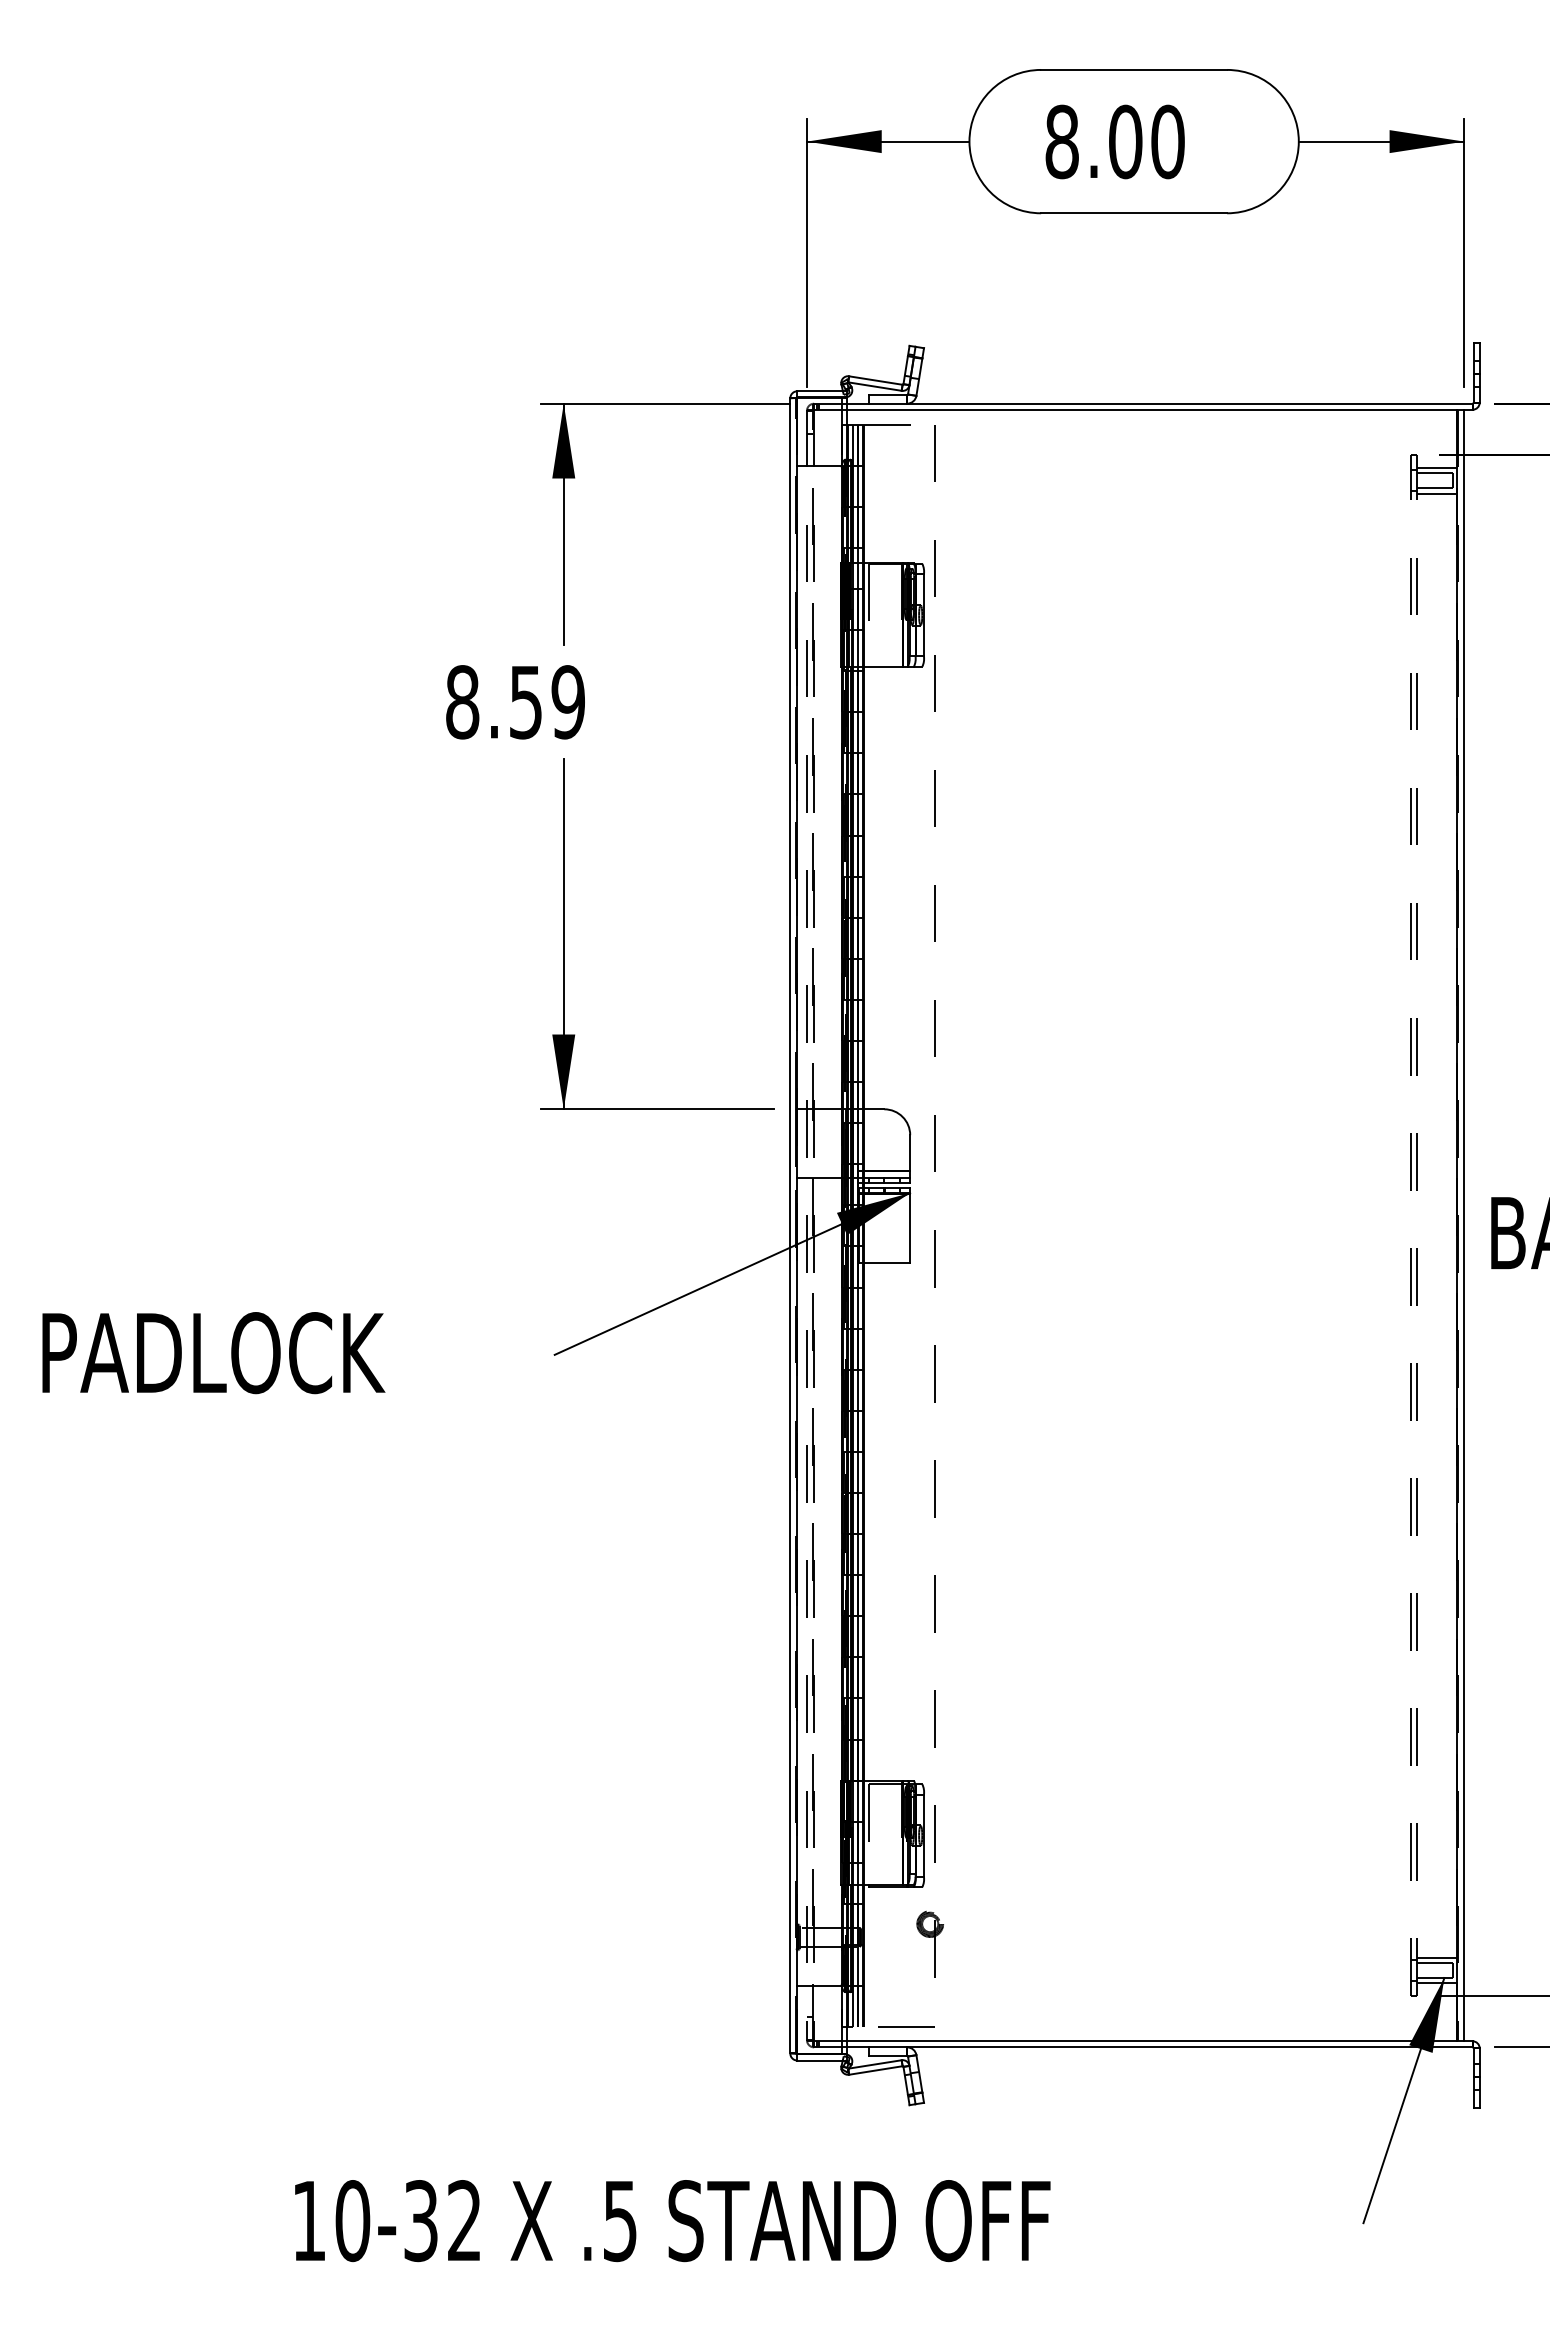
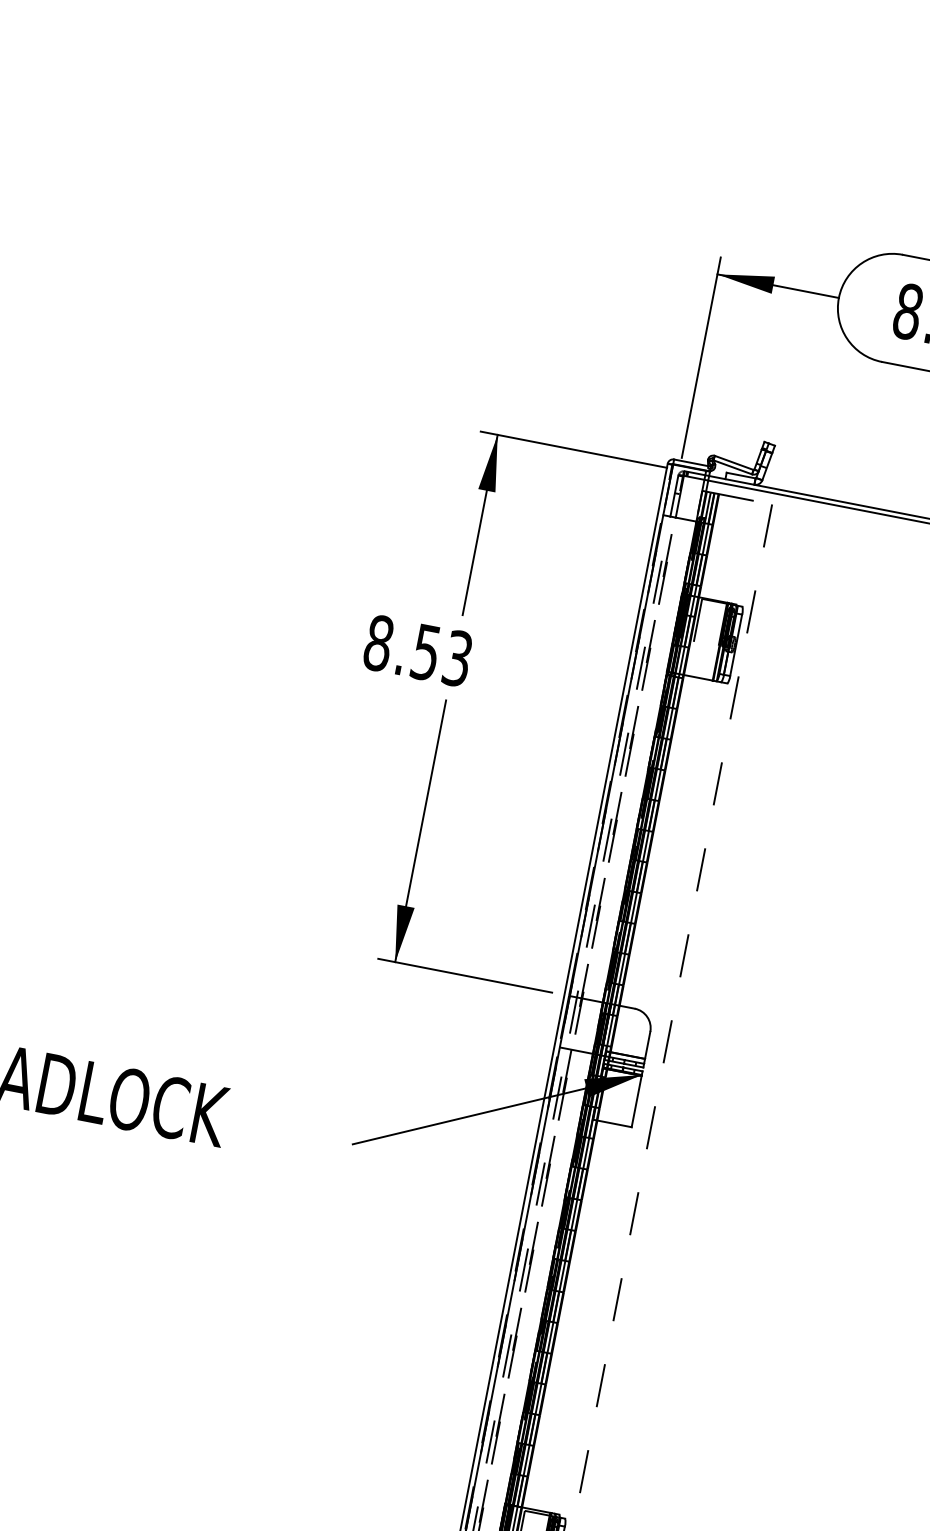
text: (567, 702) -> (457, 658), 8.59 -> 8.53

